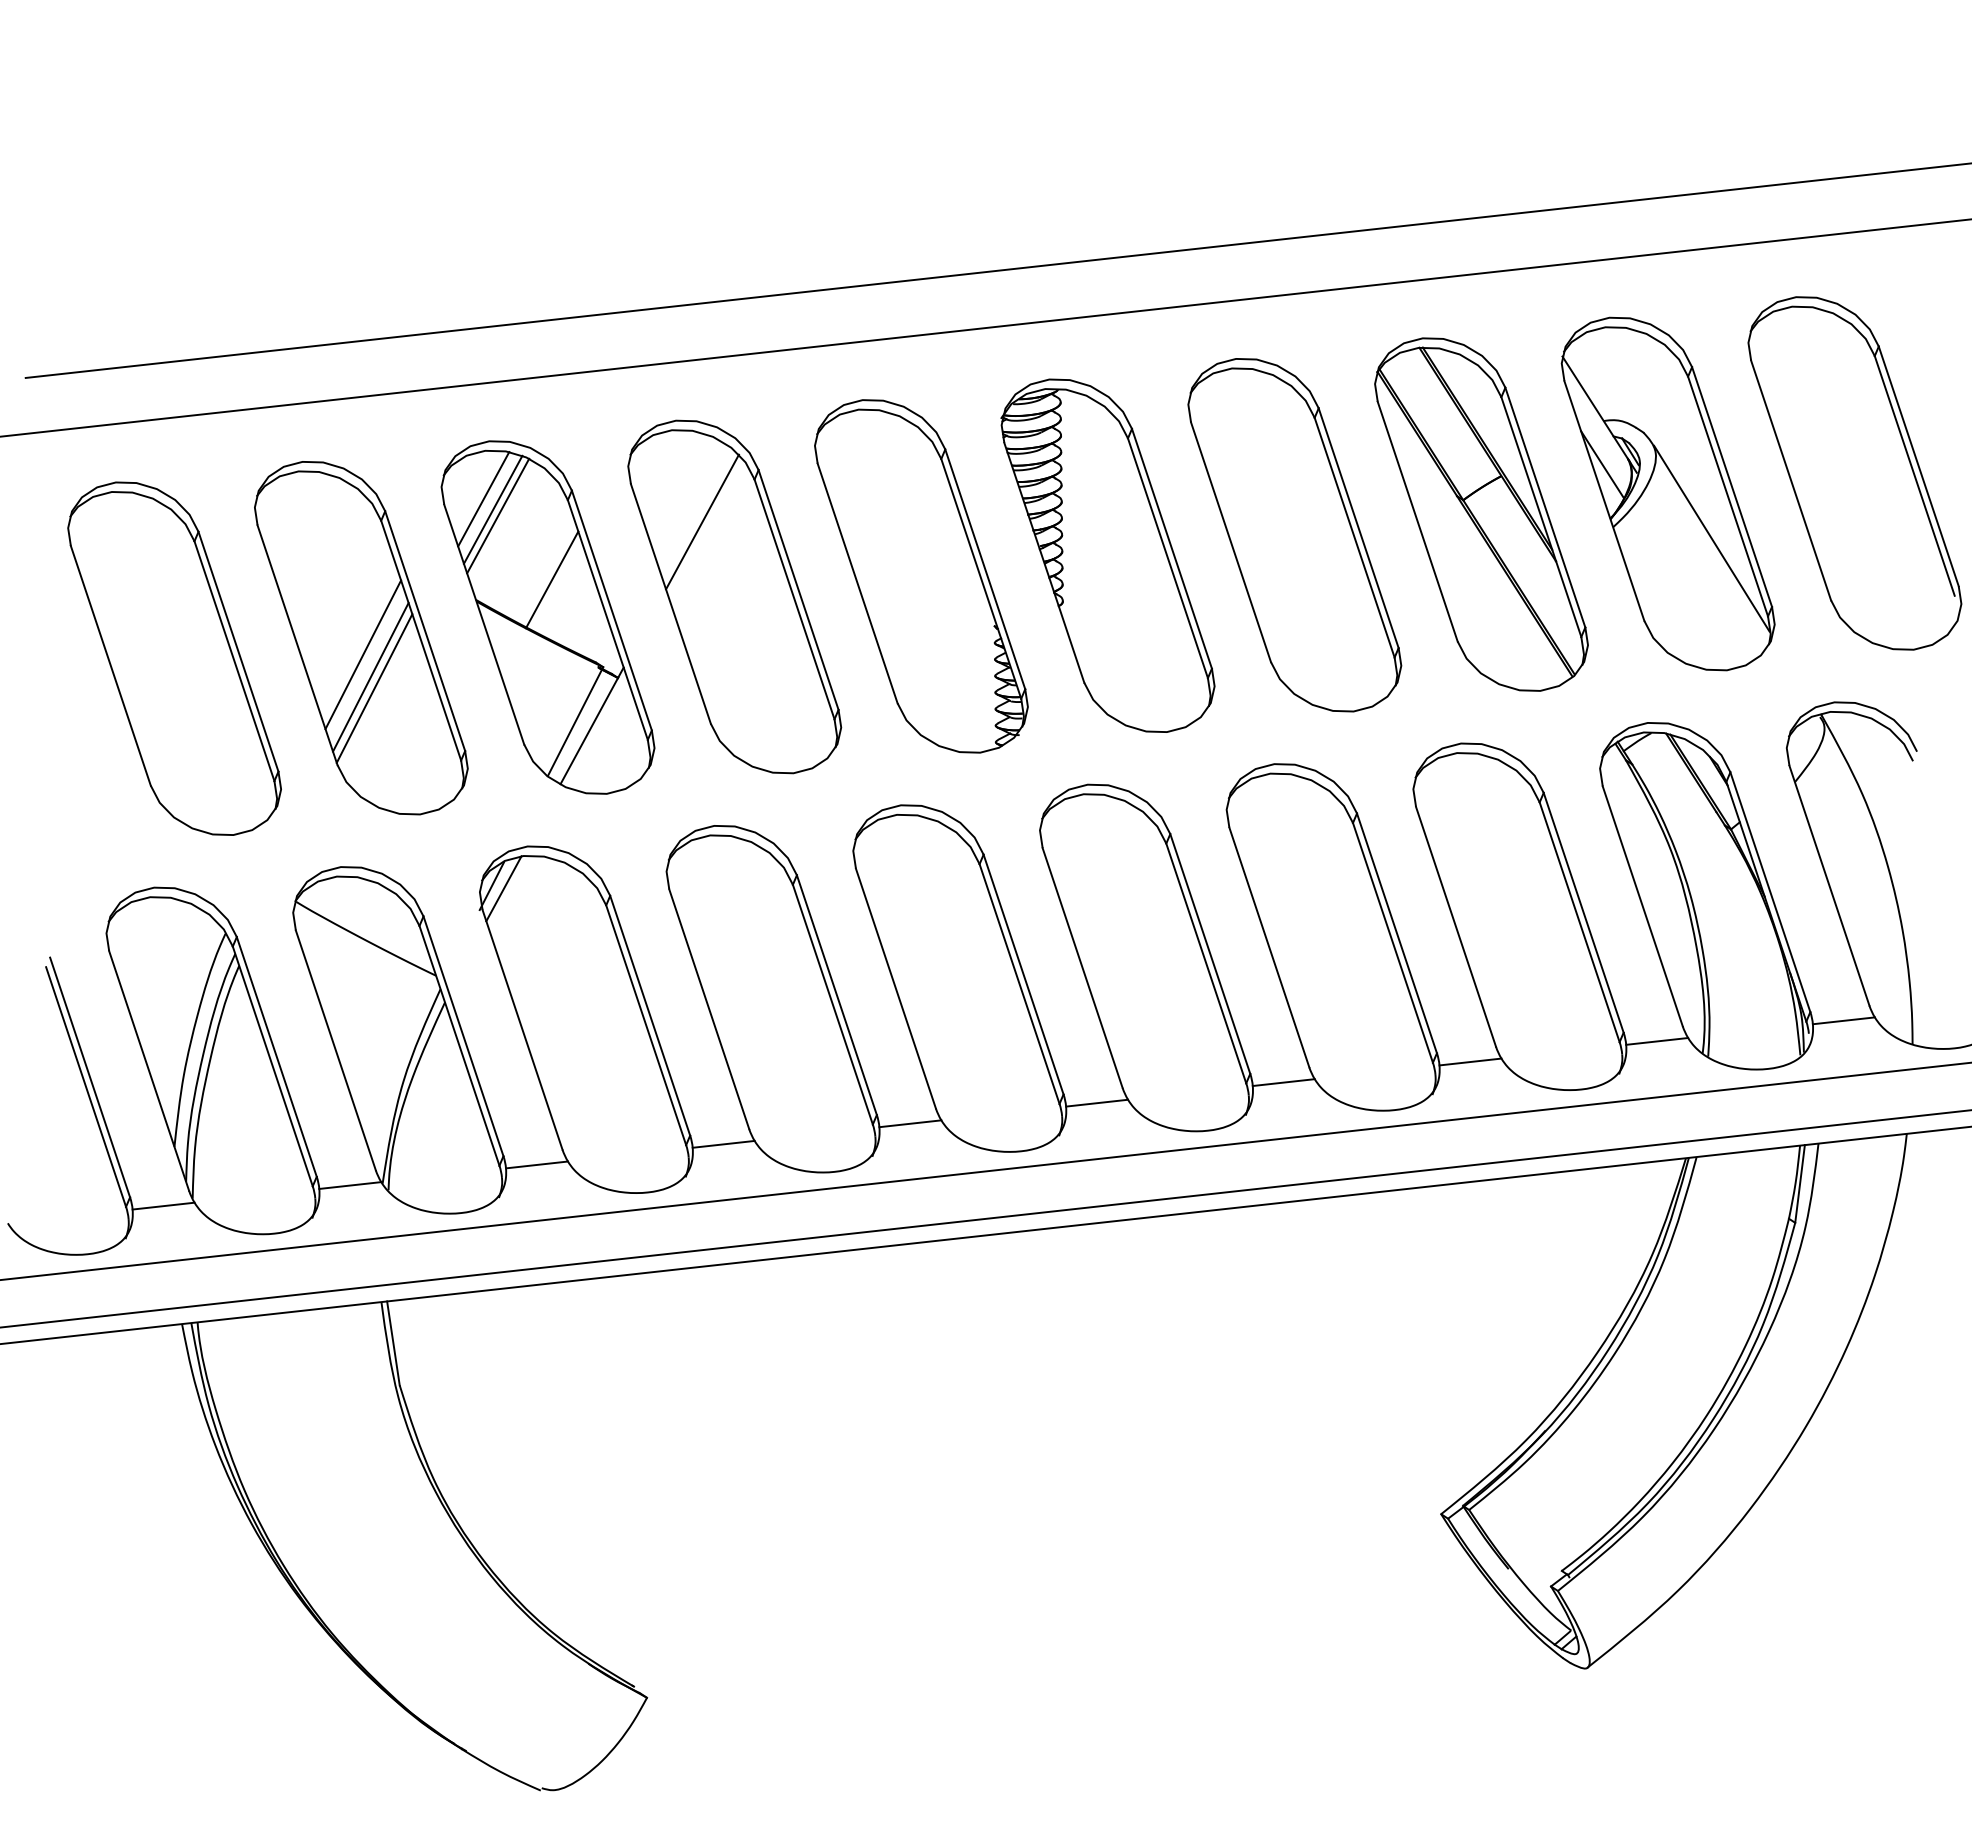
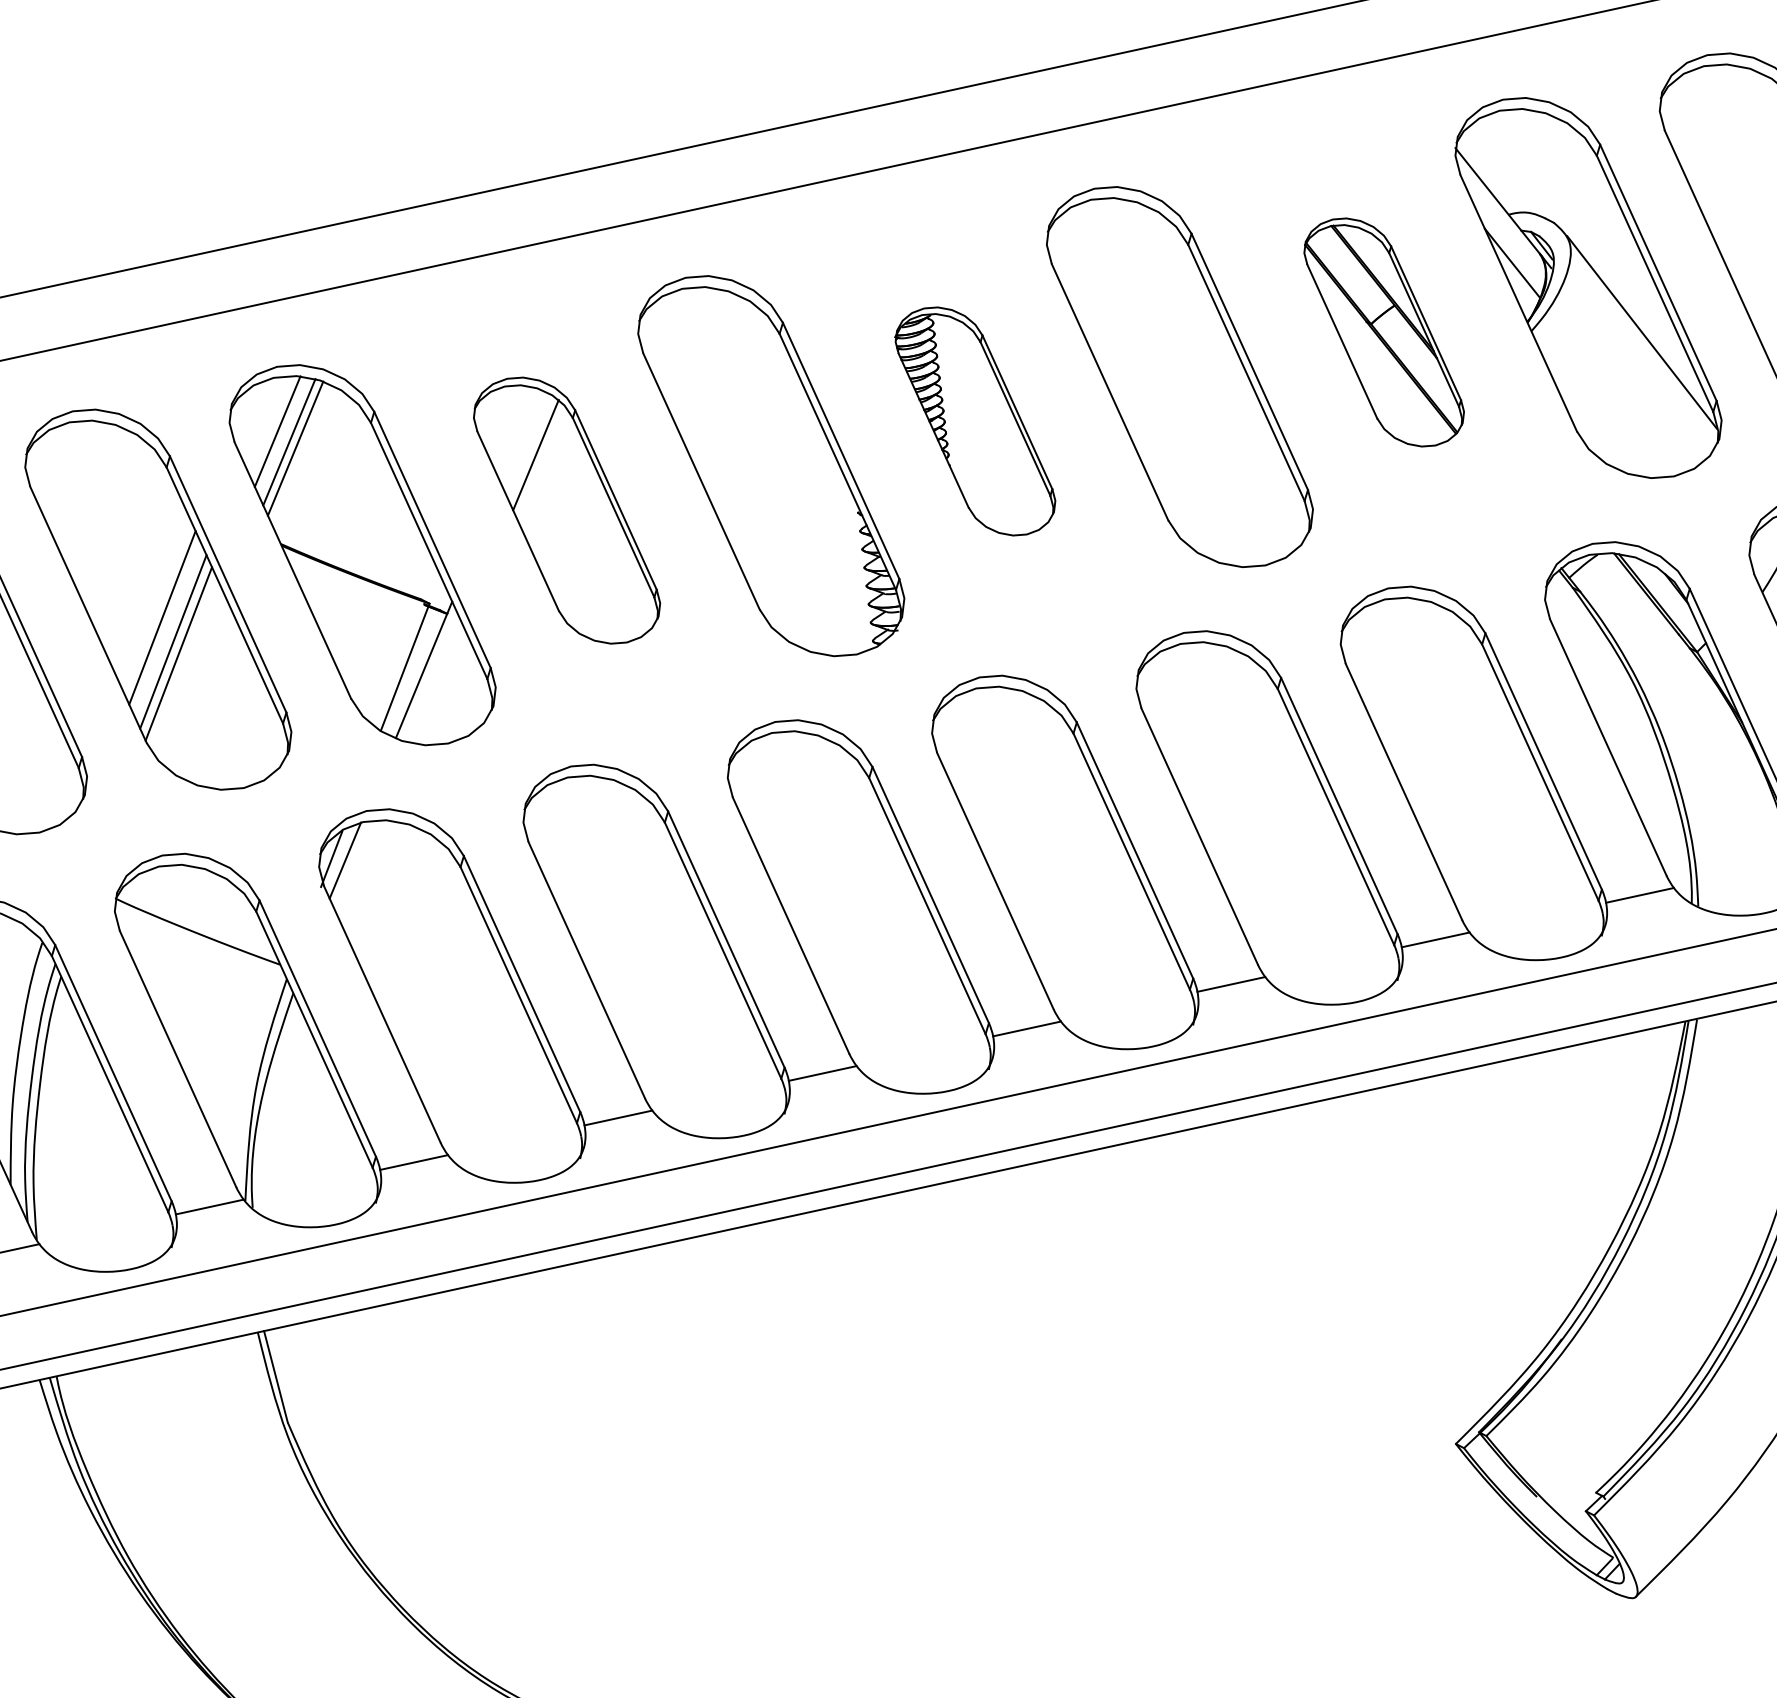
part: (1481, 514) -> (1384, 332), size x0.6
part: (1107, 555) -> (974, 421), size x0.6
line: (551, 579) -> (362, 512), removed
part: (734, 596) -> (566, 510), size x0.7

